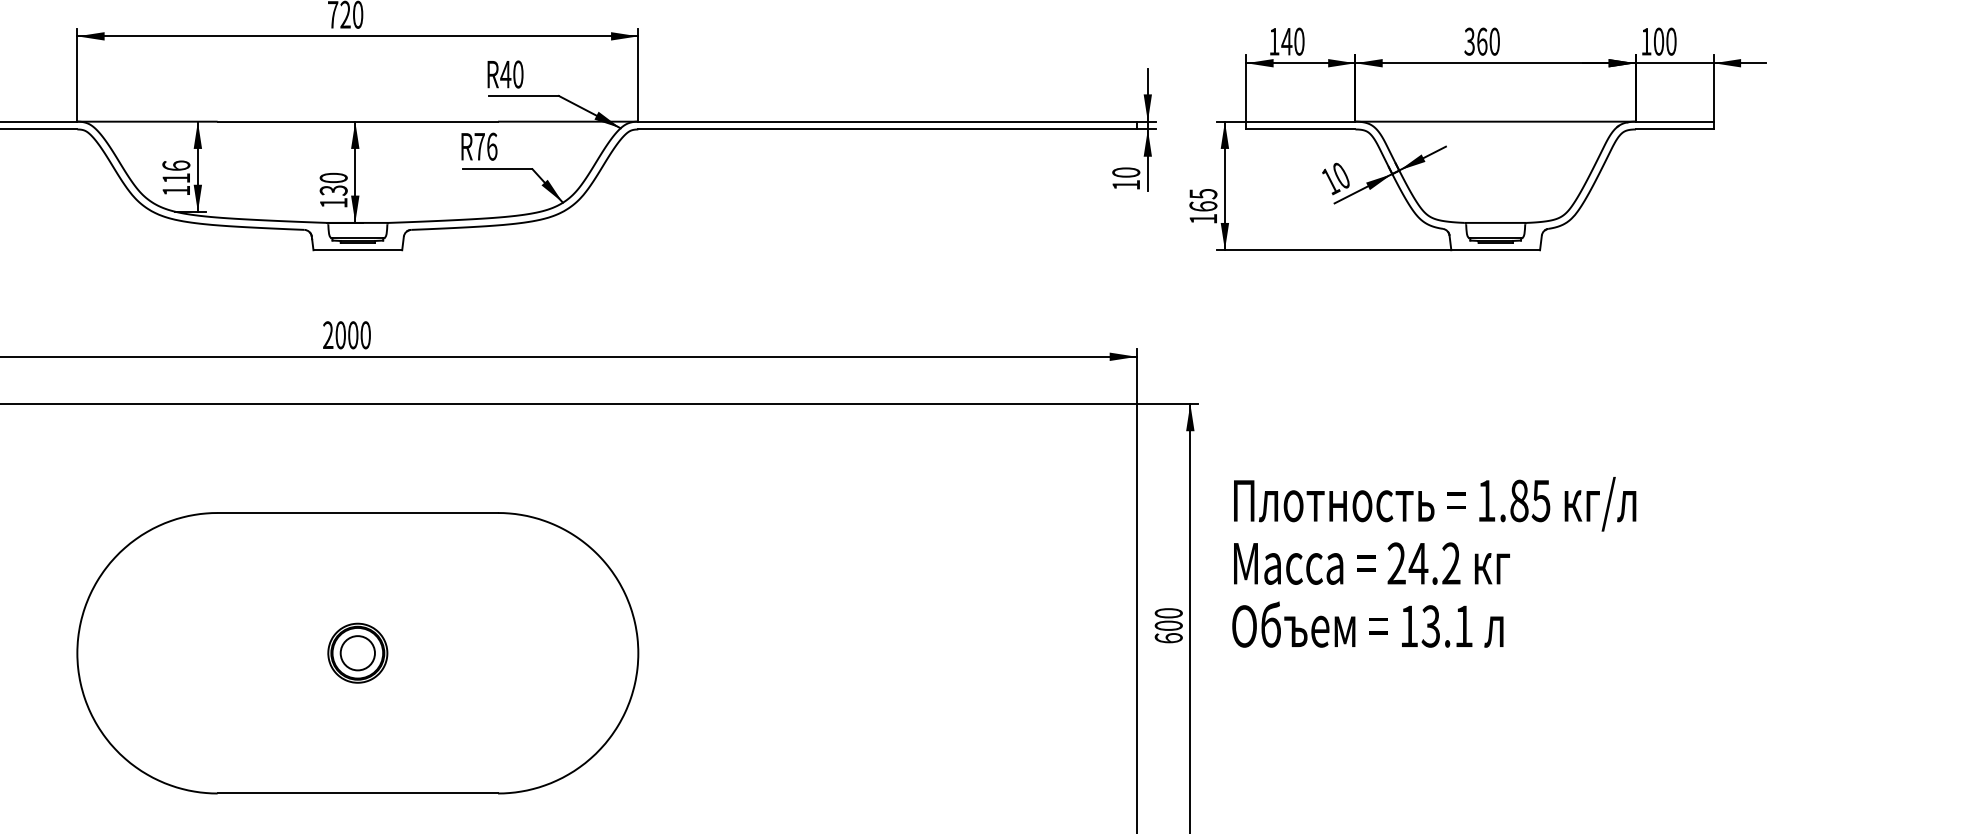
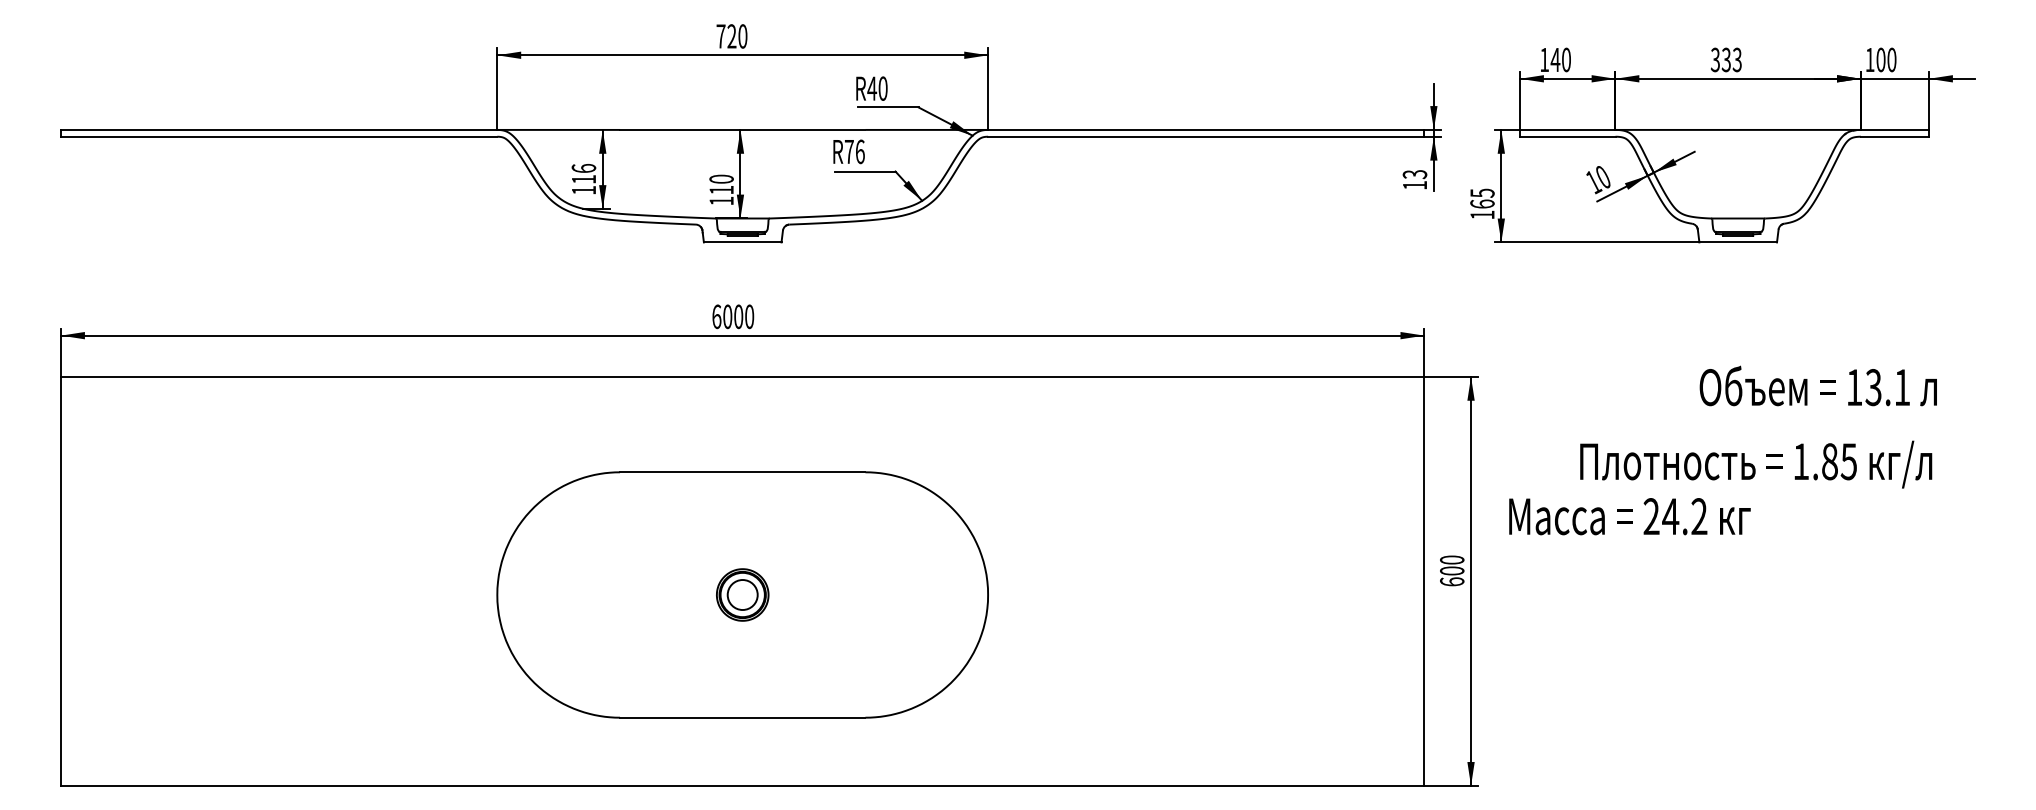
text: (1488, 41) -> (1731, 59), 360 -> 333
text: (1125, 172) -> (1414, 174), 10 -> 13
text: (333, 189) -> (721, 189), 130 -> 110
text: (327, 334) -> (716, 316), 2000 -> 6000
text: (1435, 504) -> (1756, 464), moved
text: (1366, 624) -> (1817, 385), moved

